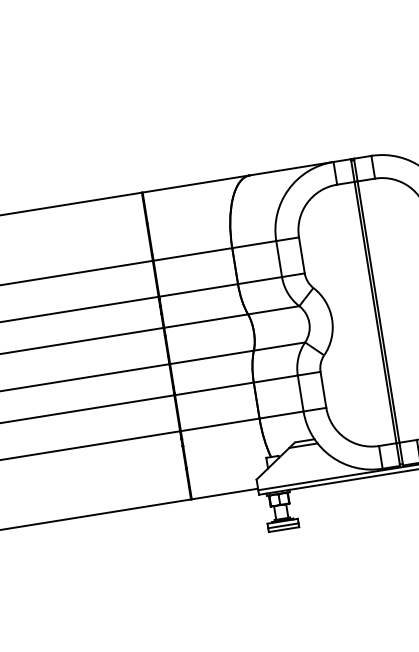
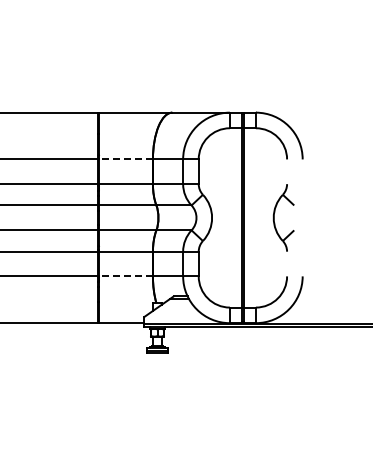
line: (192, 254) -> (125, 159), solid -> dashed
line: (219, 425) -> (125, 276), solid -> dashed

